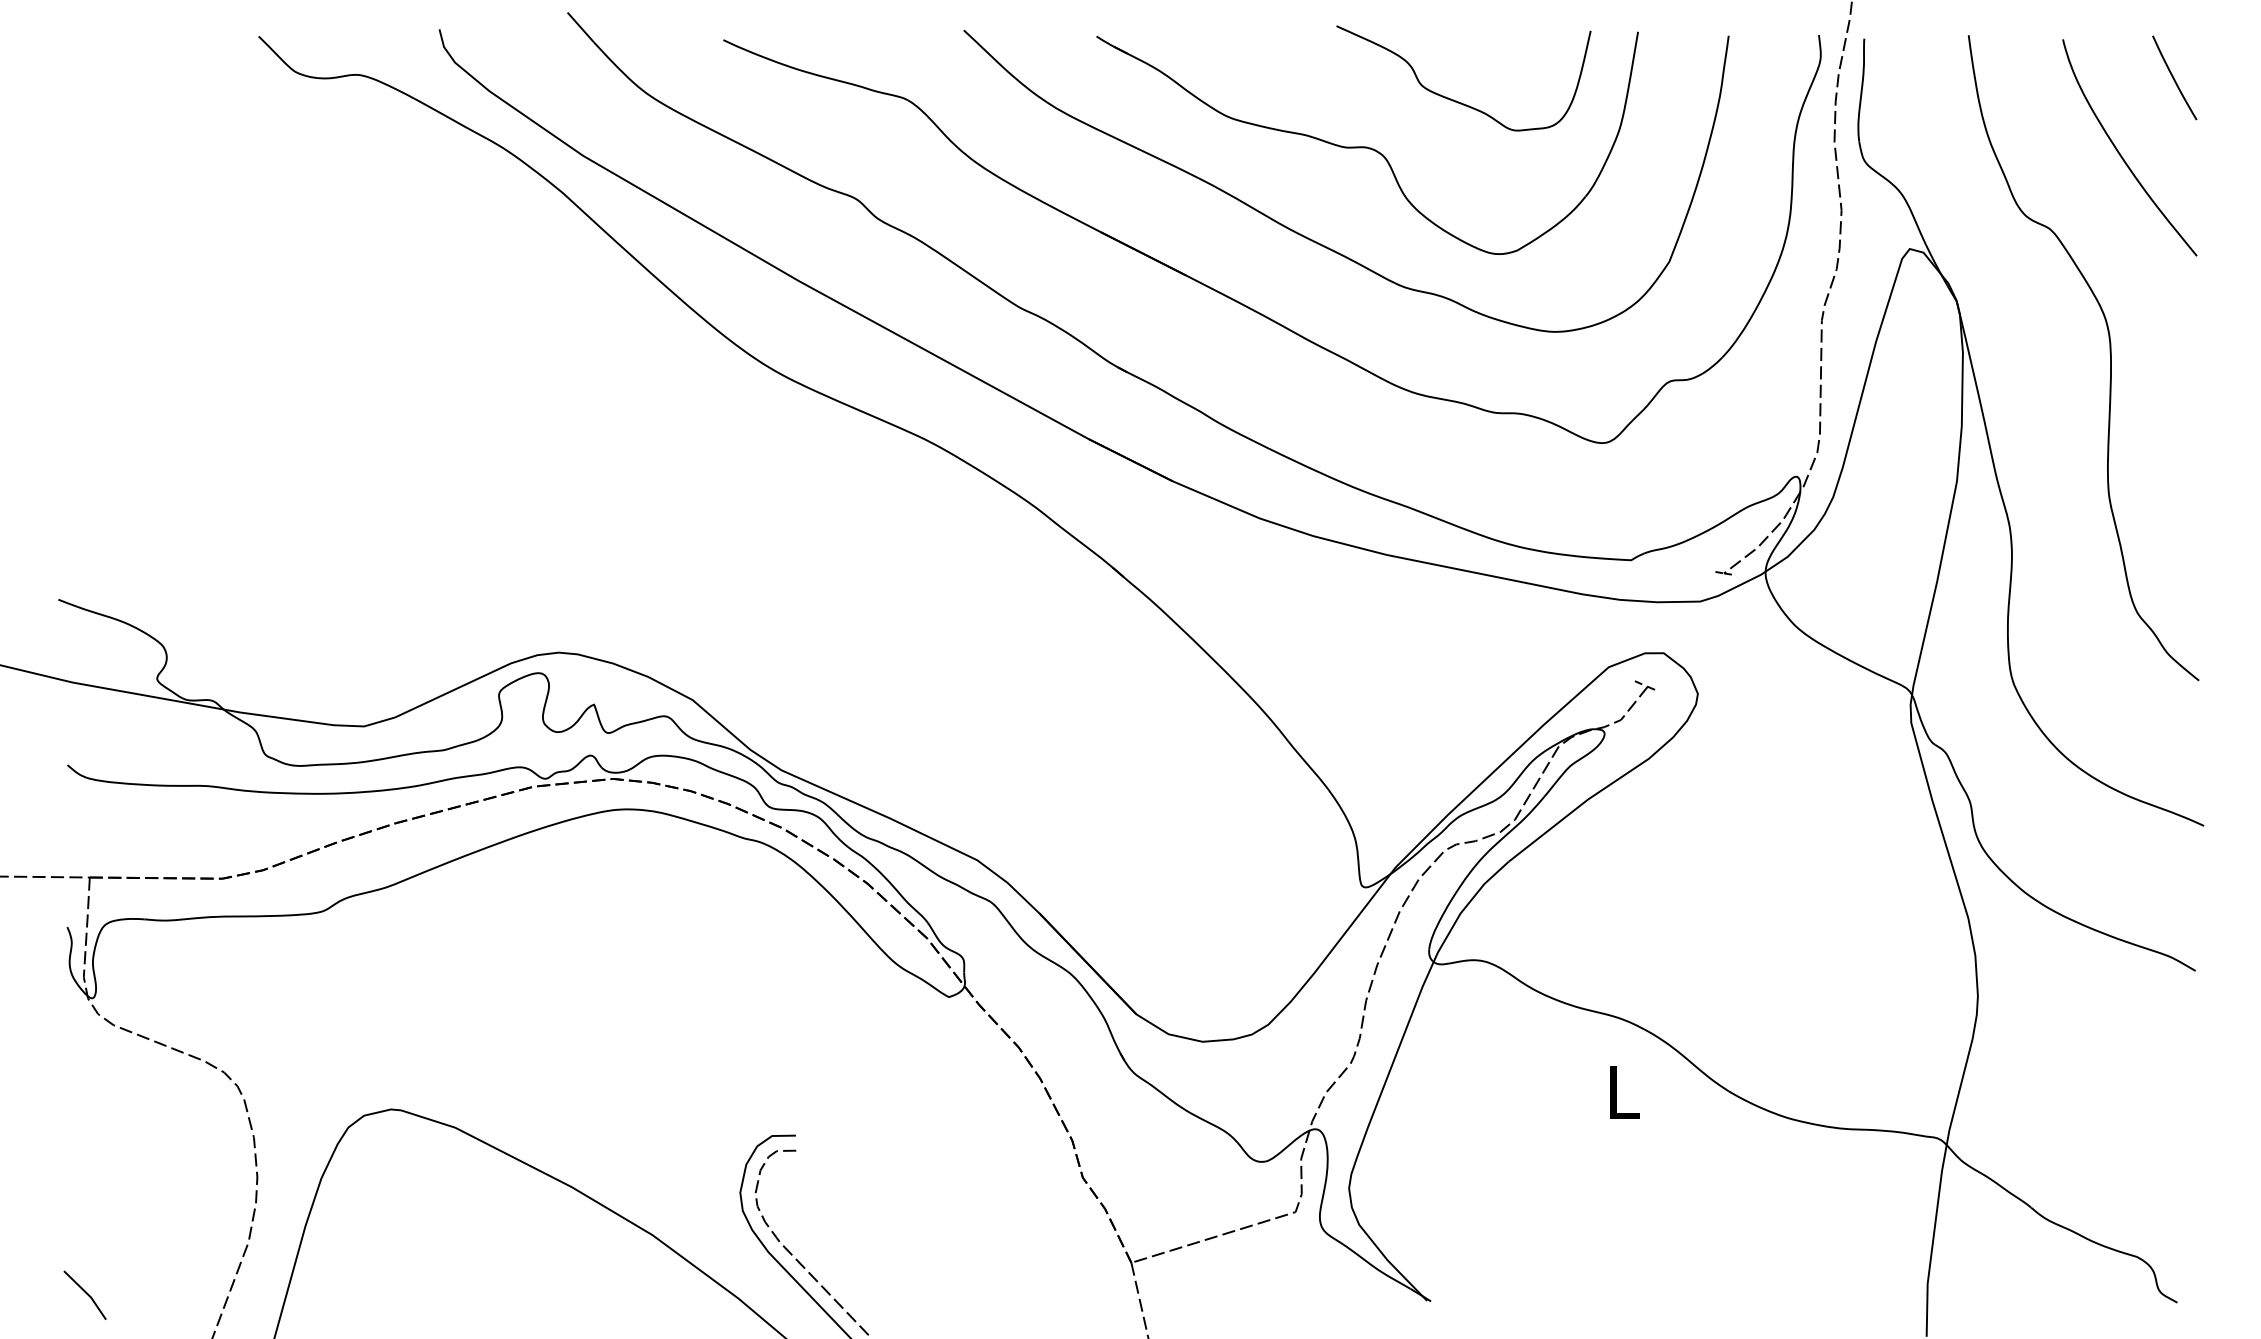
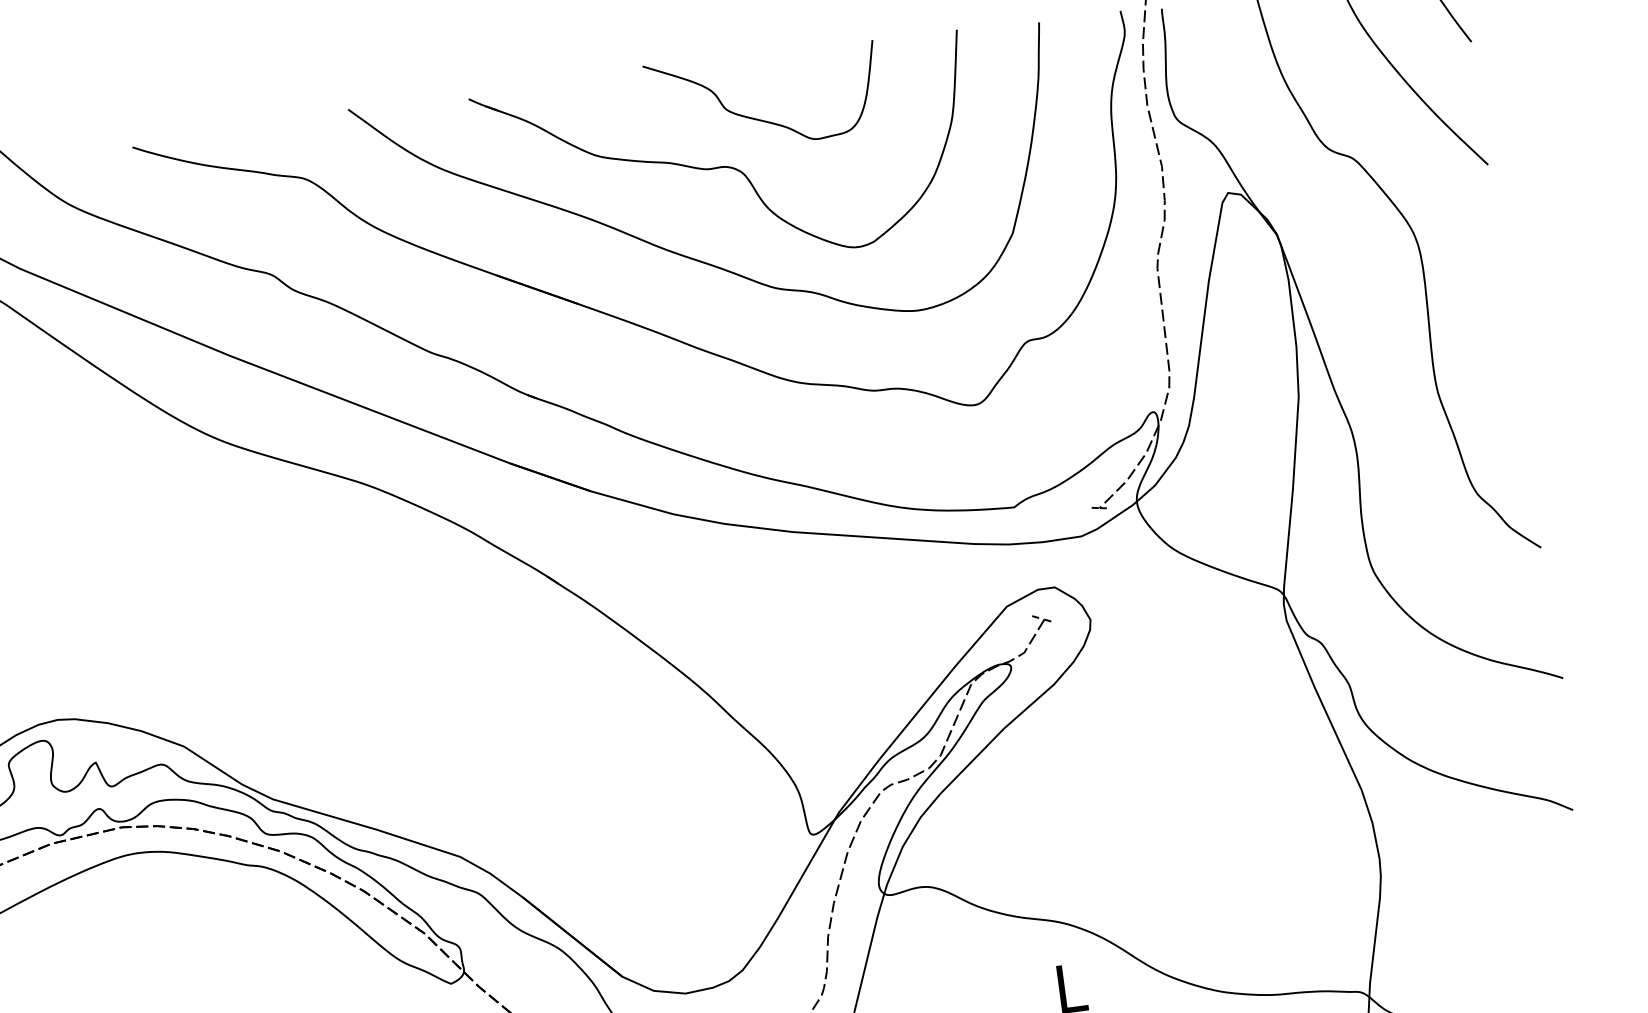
curve: (1456, 100) -> (759, 119), moved

